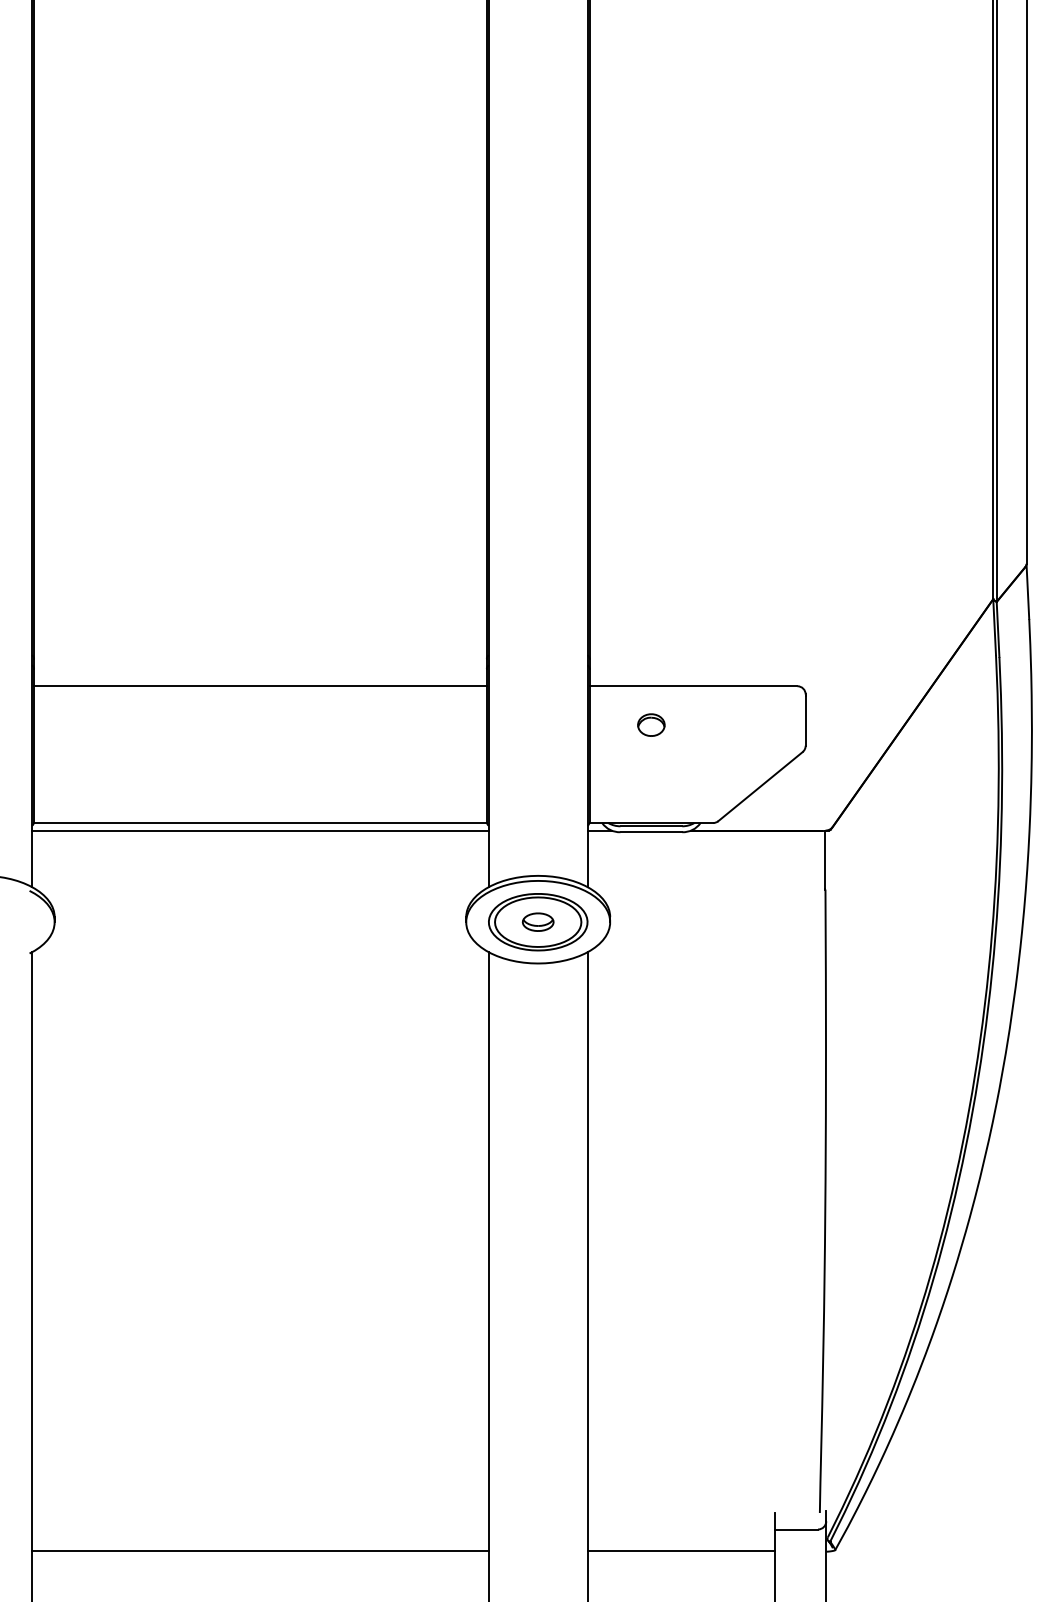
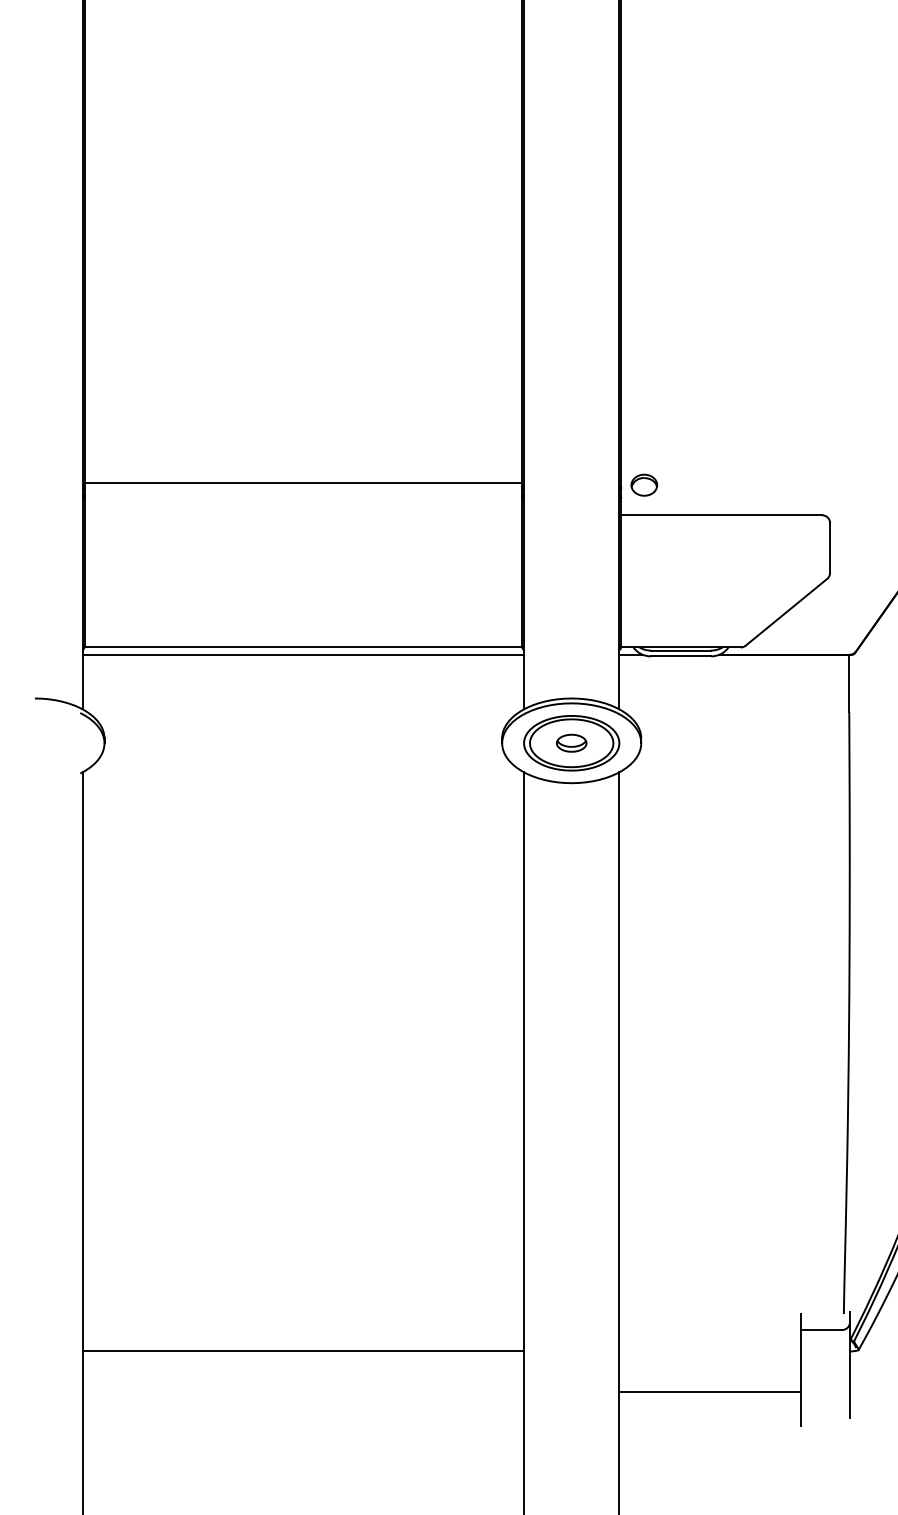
line: (260, 686) -> (303, 483), moved
part: (651, 724) -> (644, 484), moved
line: (681, 1550) -> (710, 1391), moved

